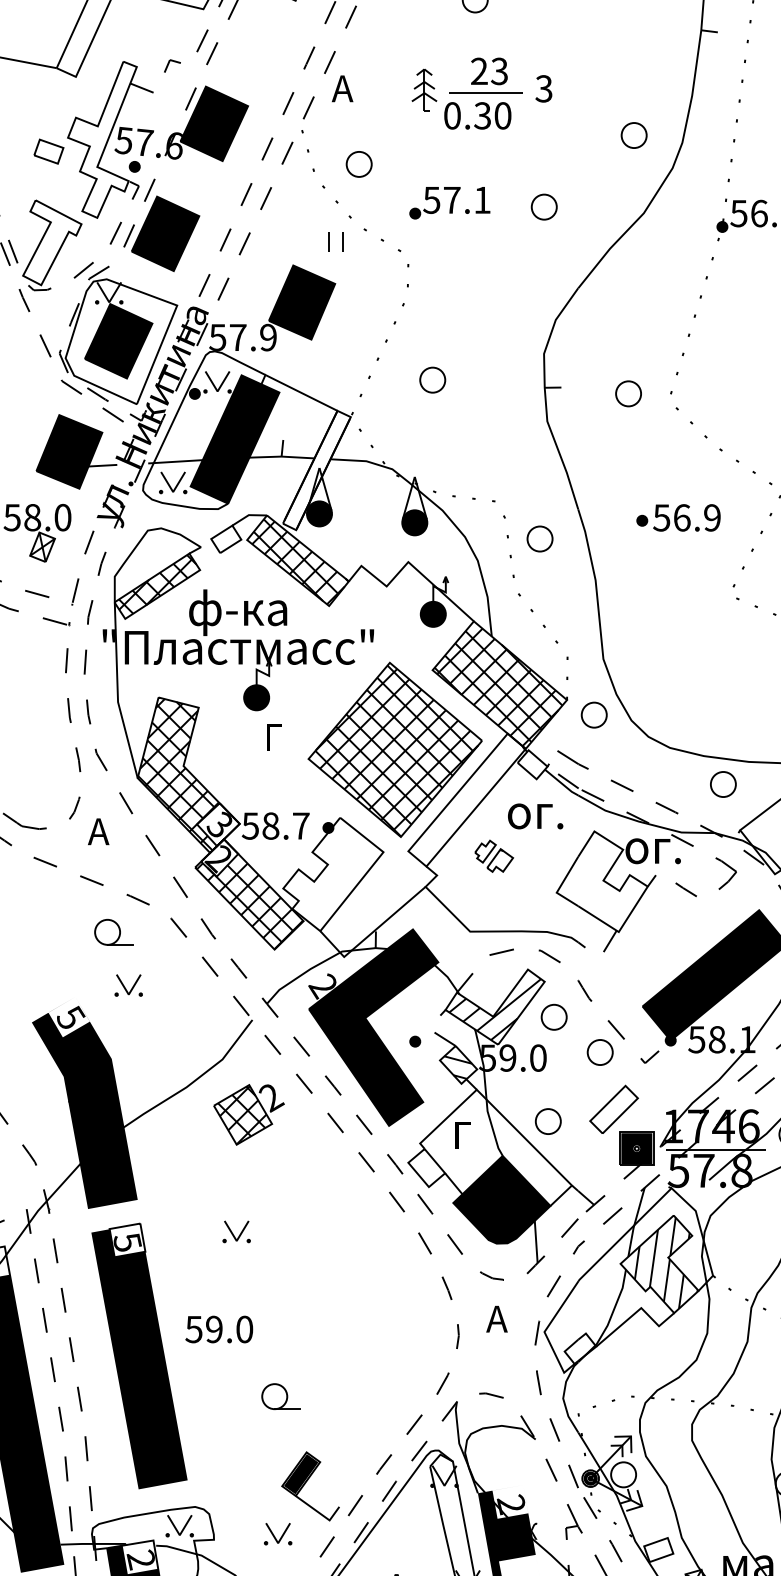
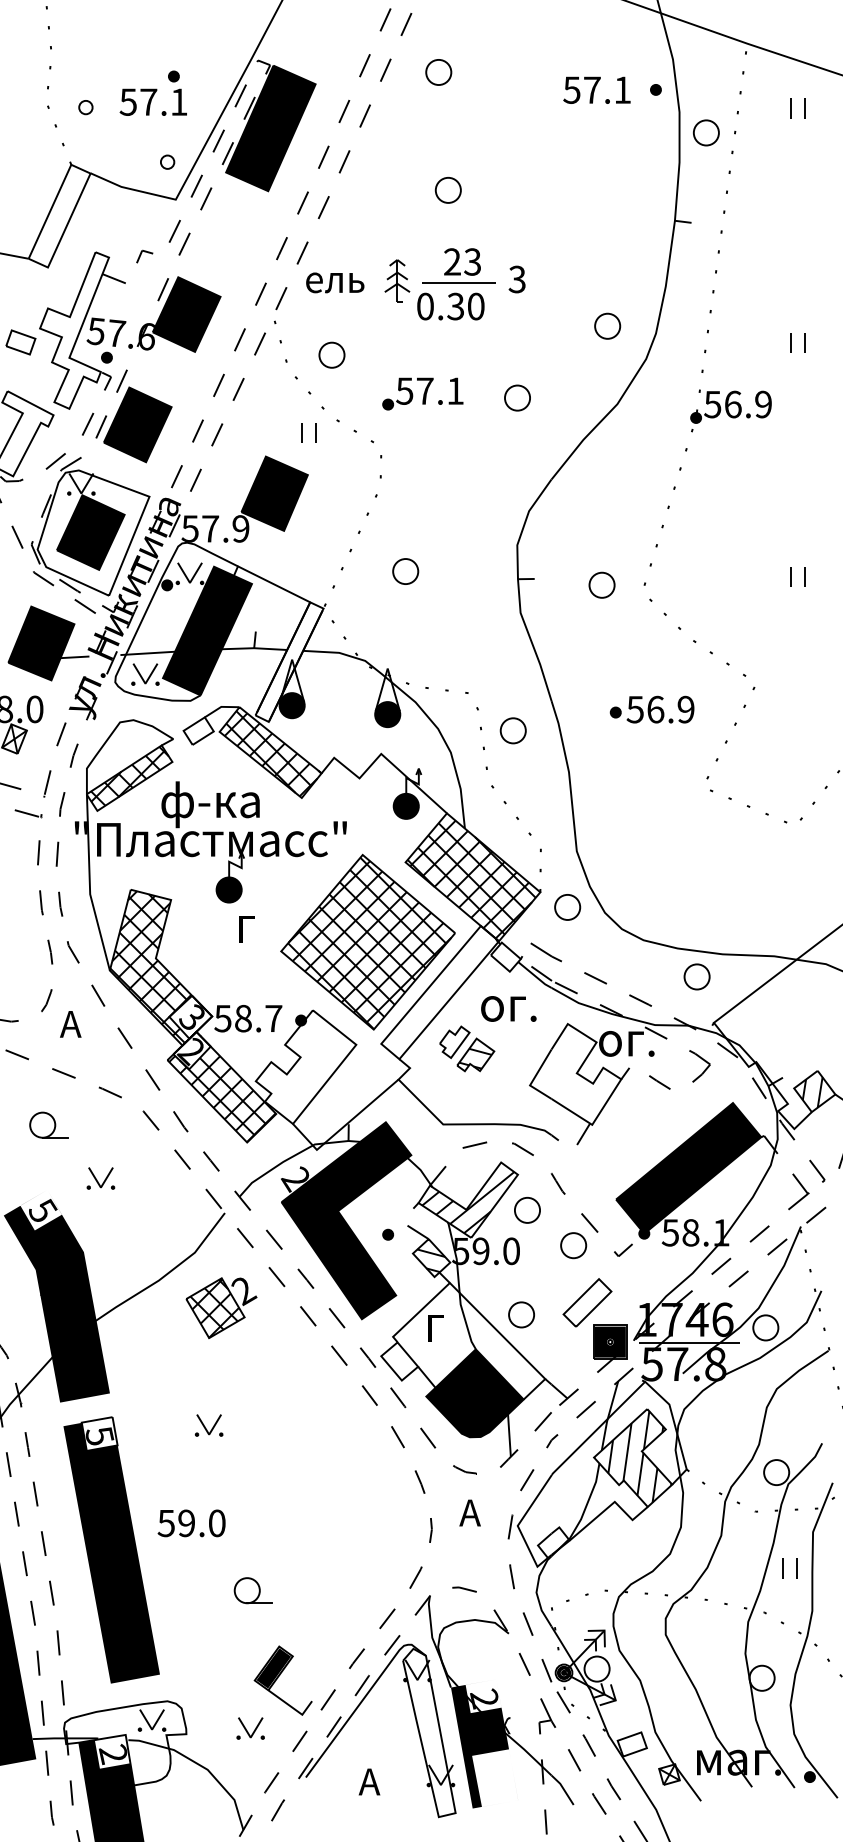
text: (361, 88) -> (334, 279), А -> ель
part: (494, 855) -> (467, 1048), size x1.43
part: (113, 931) -> (48, 1124), moved

